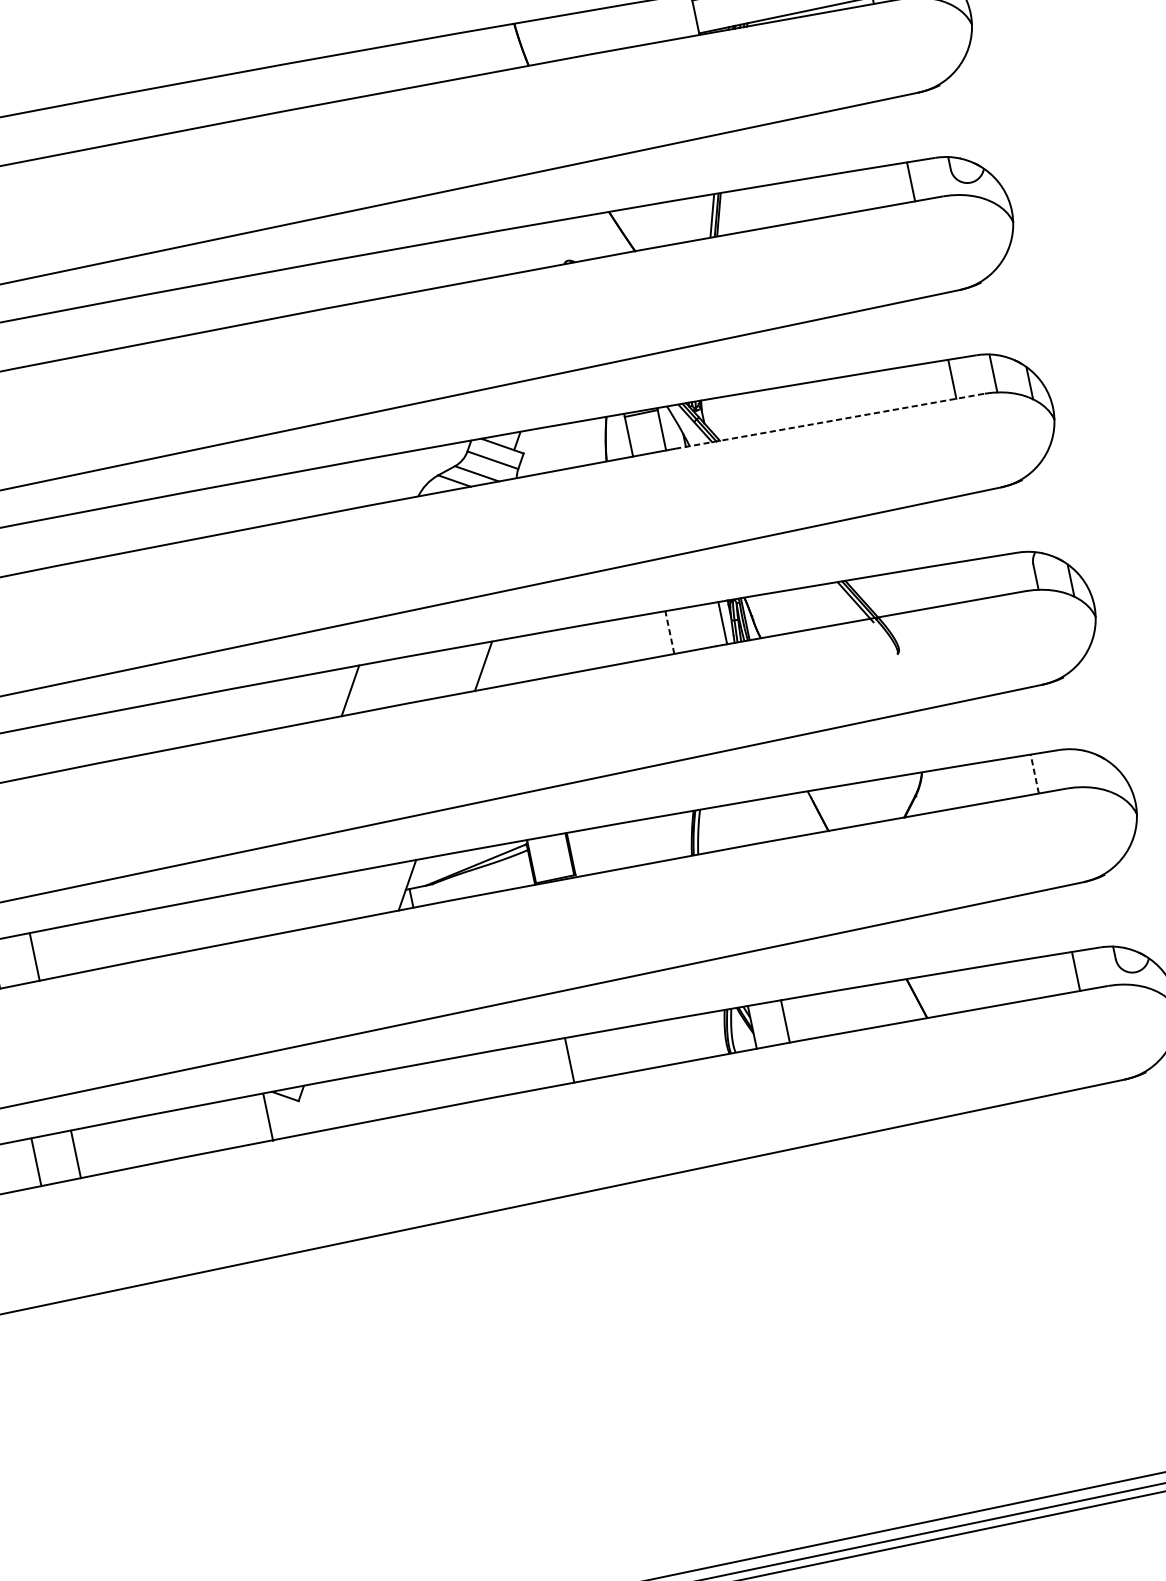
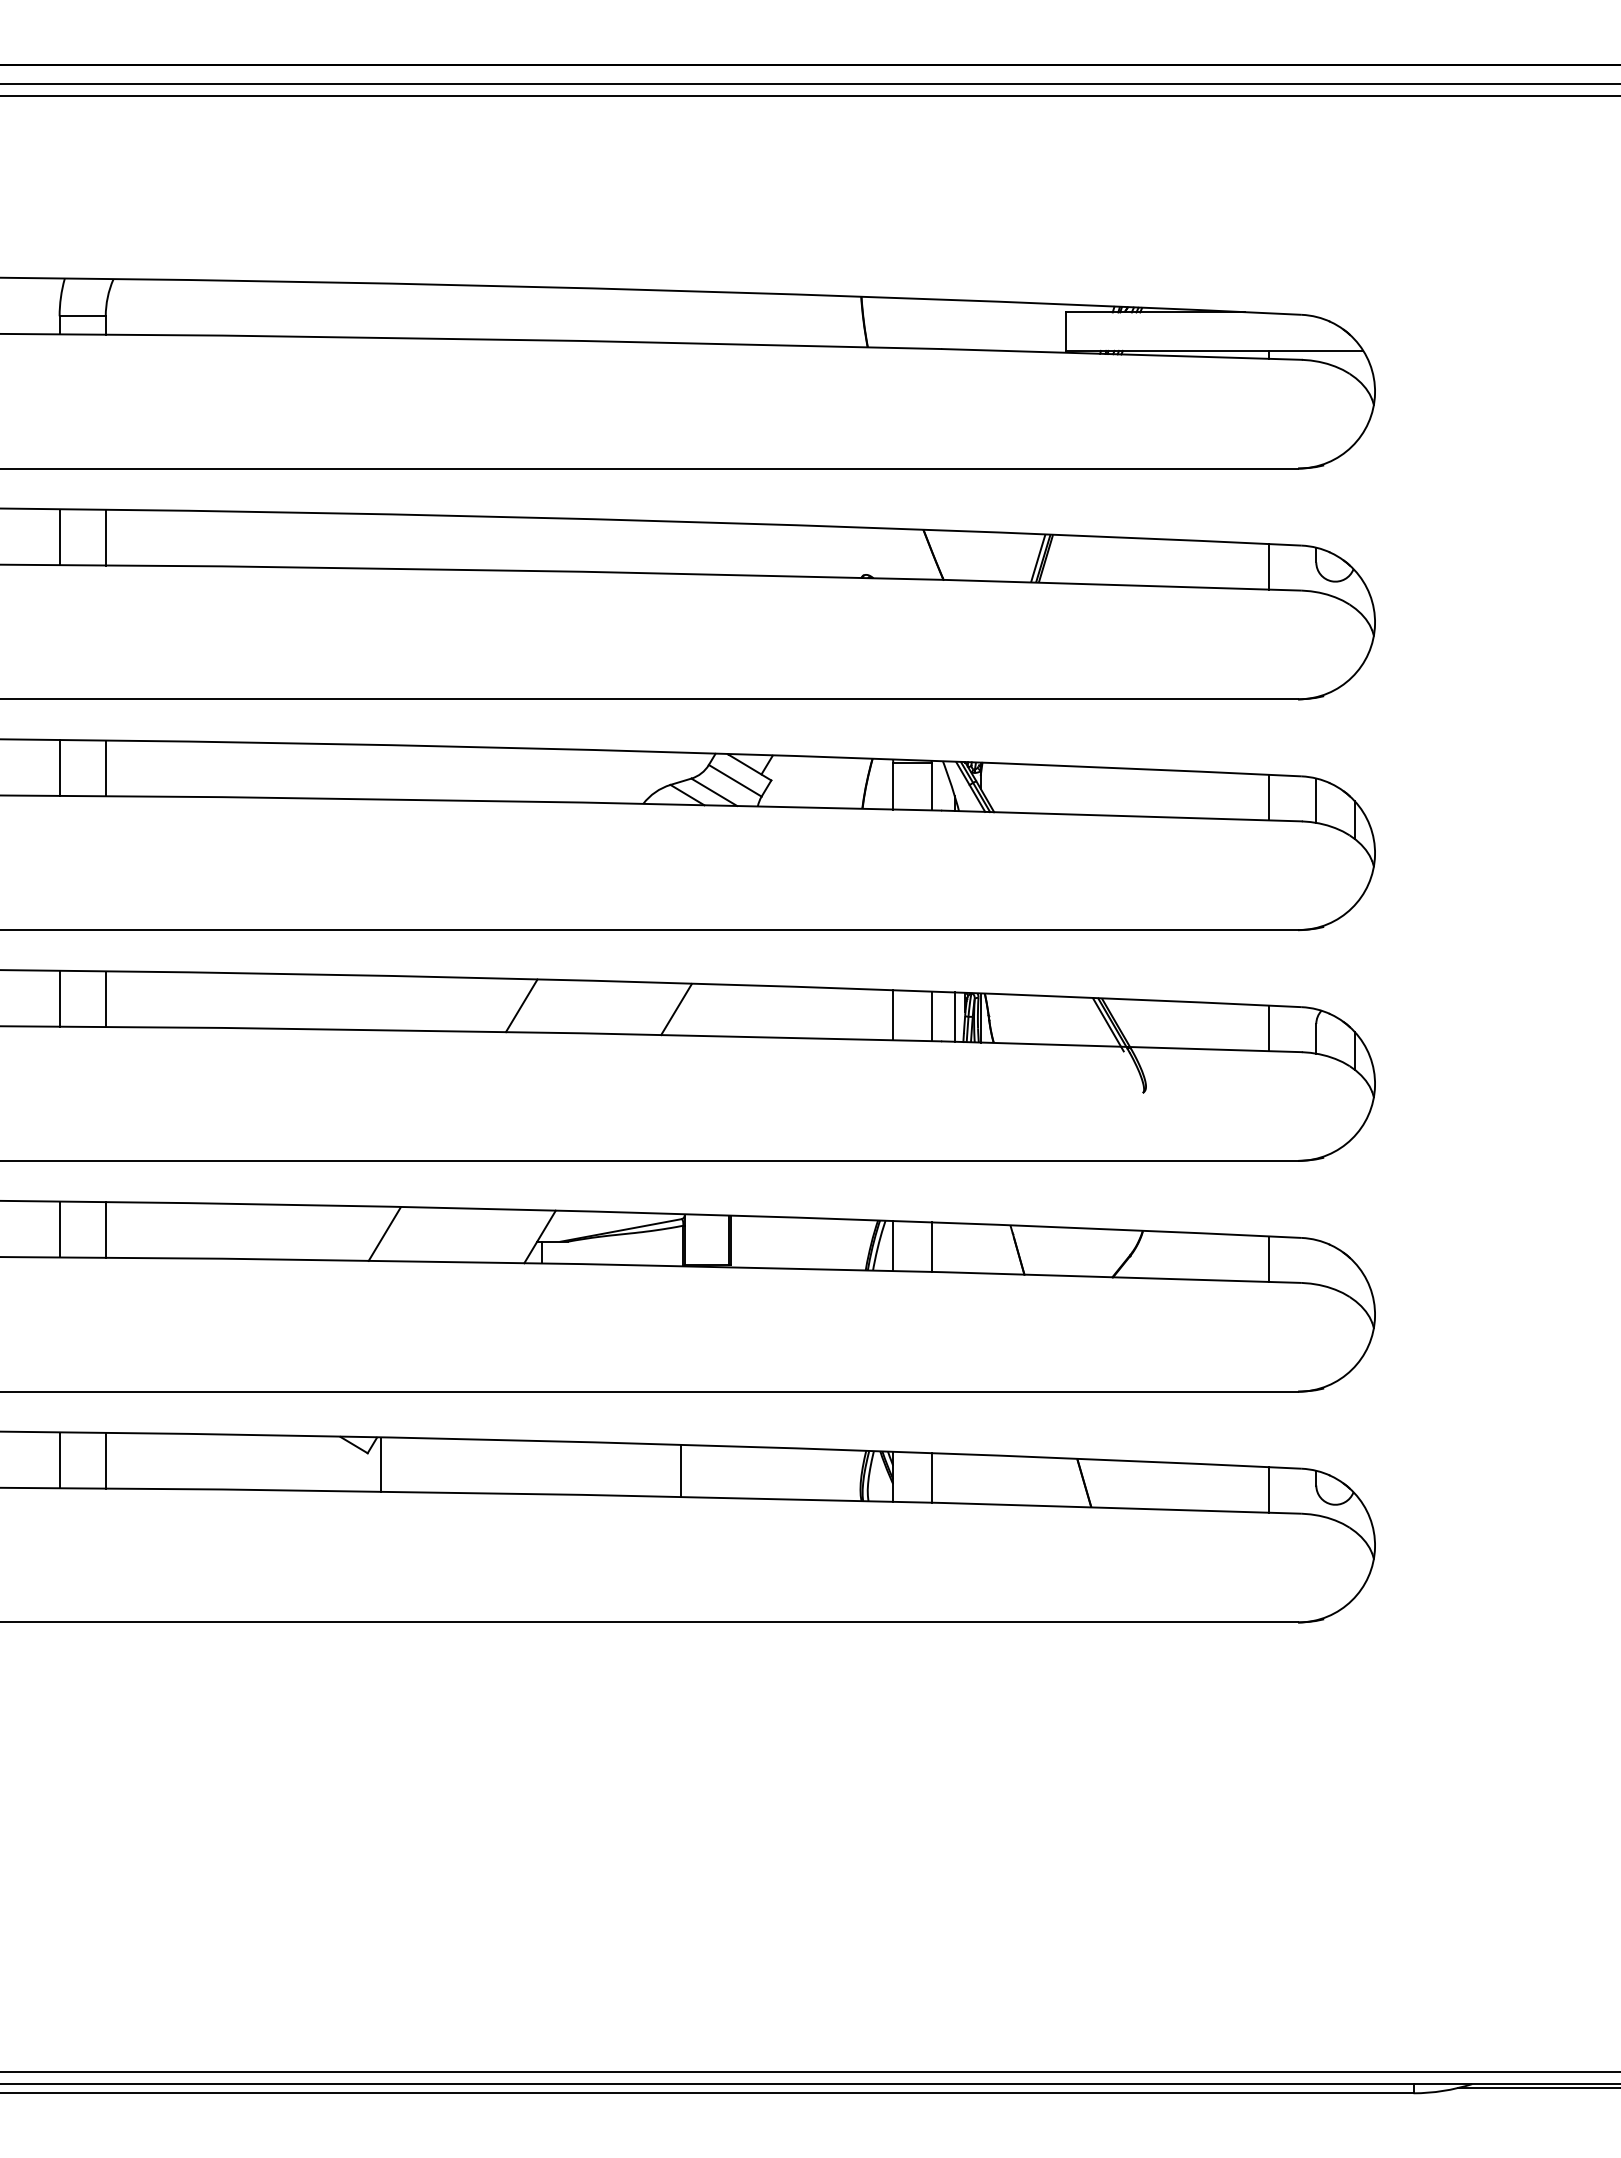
line: (829, 421) -> (1121, 816), dashed -> solid
line: (993, 576) -> (1268, 1028), added
line: (702, 626) -> (931, 1016), added
line: (670, 632) -> (893, 1015), dashed -> solid
line: (1034, 774) -> (1268, 1259), dashed -> solid
line: (743, 823) -> (931, 1246), added
line: (711, 830) -> (893, 1246), added
line: (273, 910) -> (384, 1233), added
line: (267, 1117) -> (380, 1464), moved

